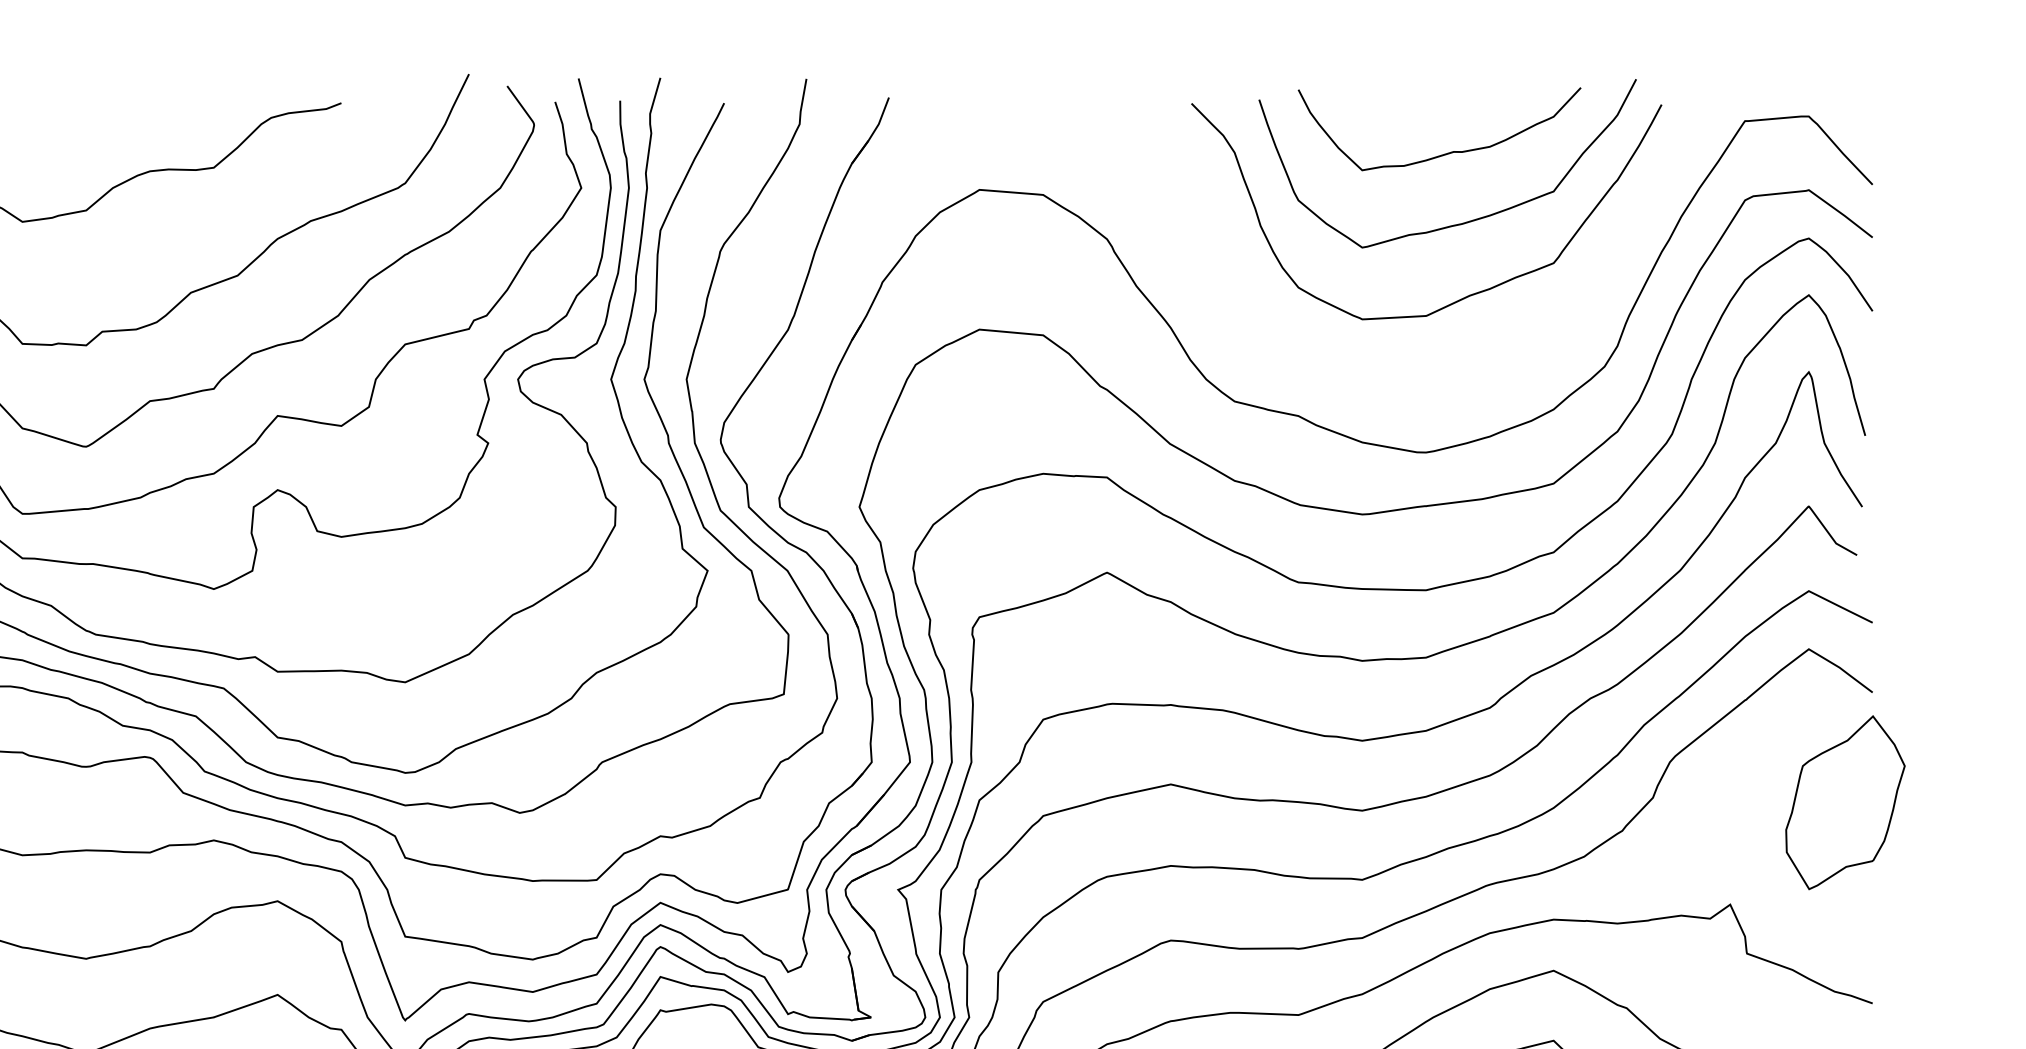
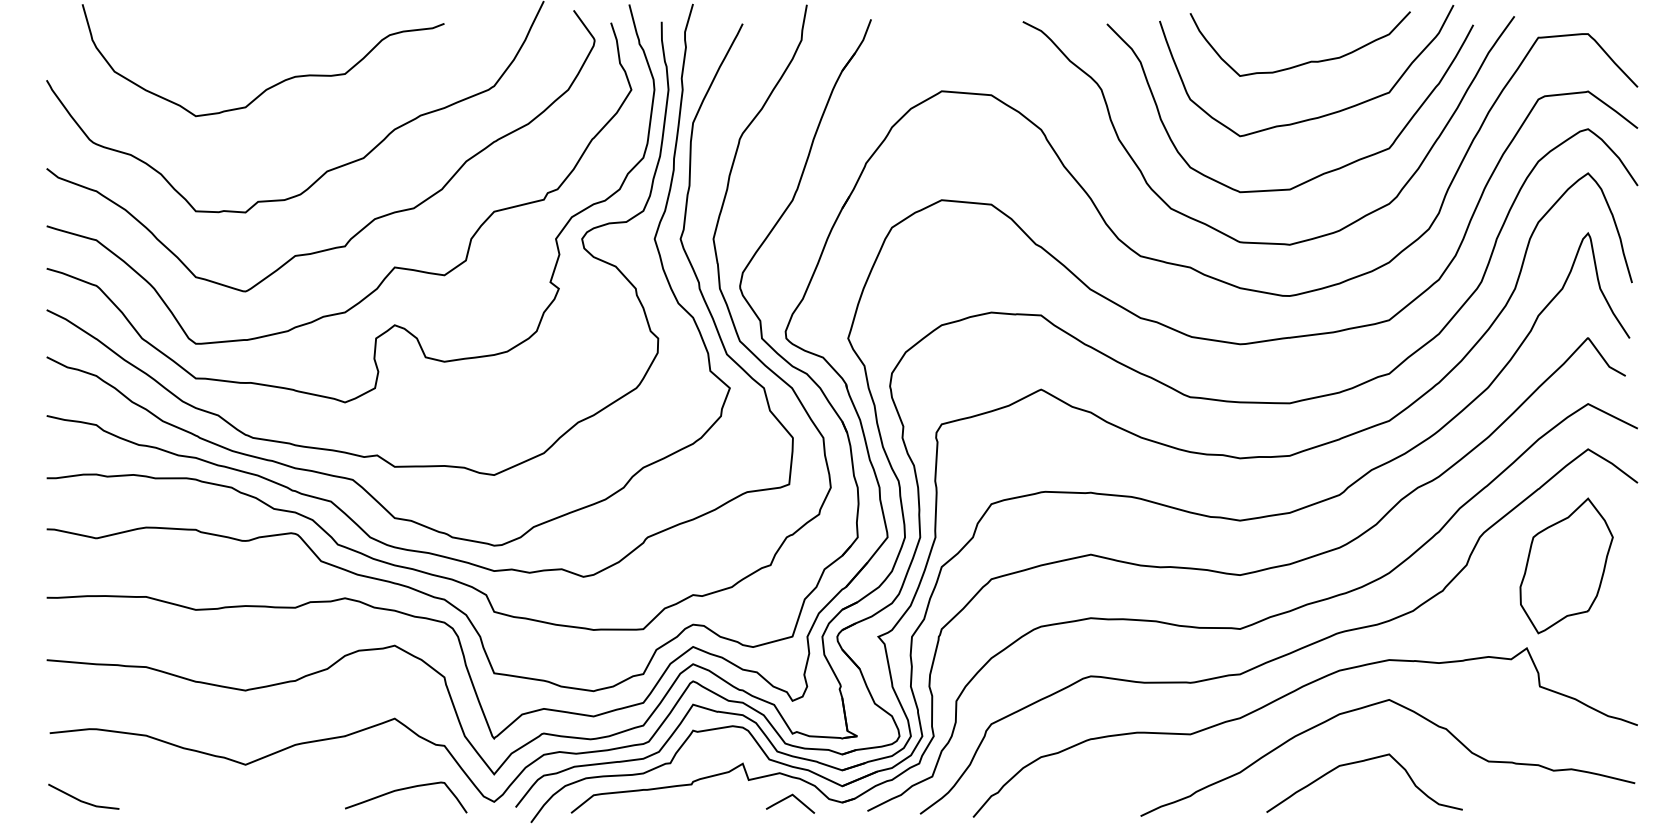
curve: (1329, 364) -> (1214, 227), added
part: (1845, 802) -> (1566, 565), moved

